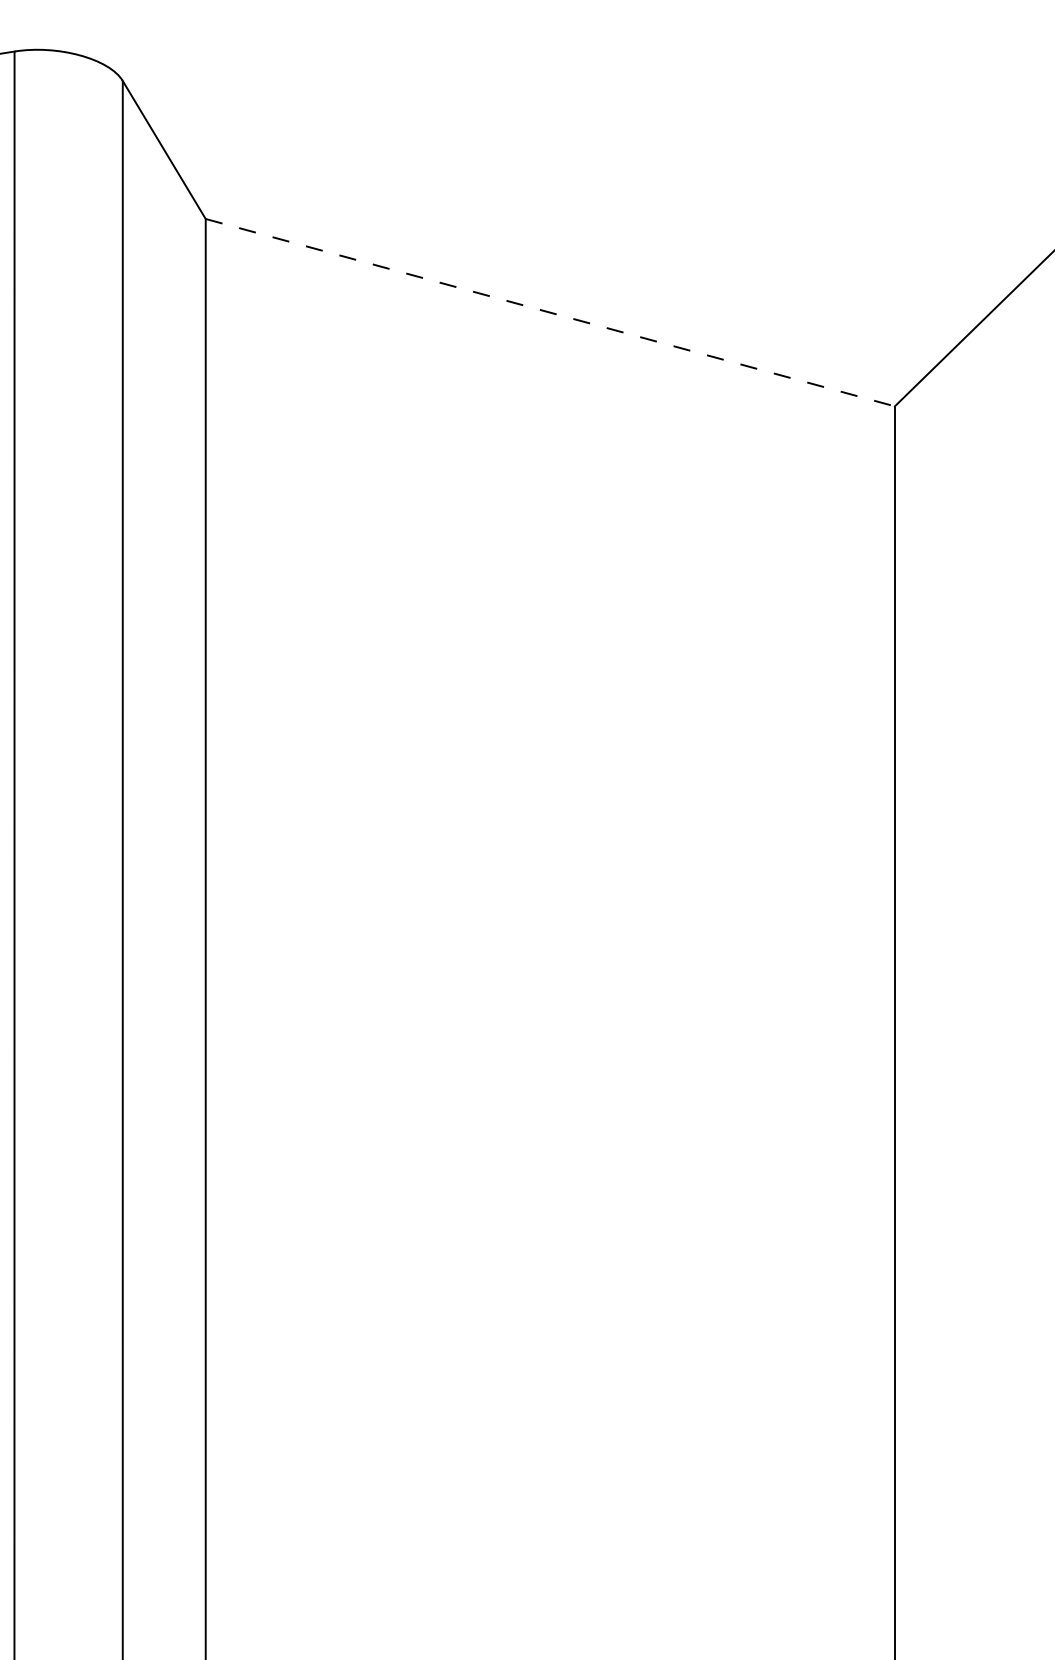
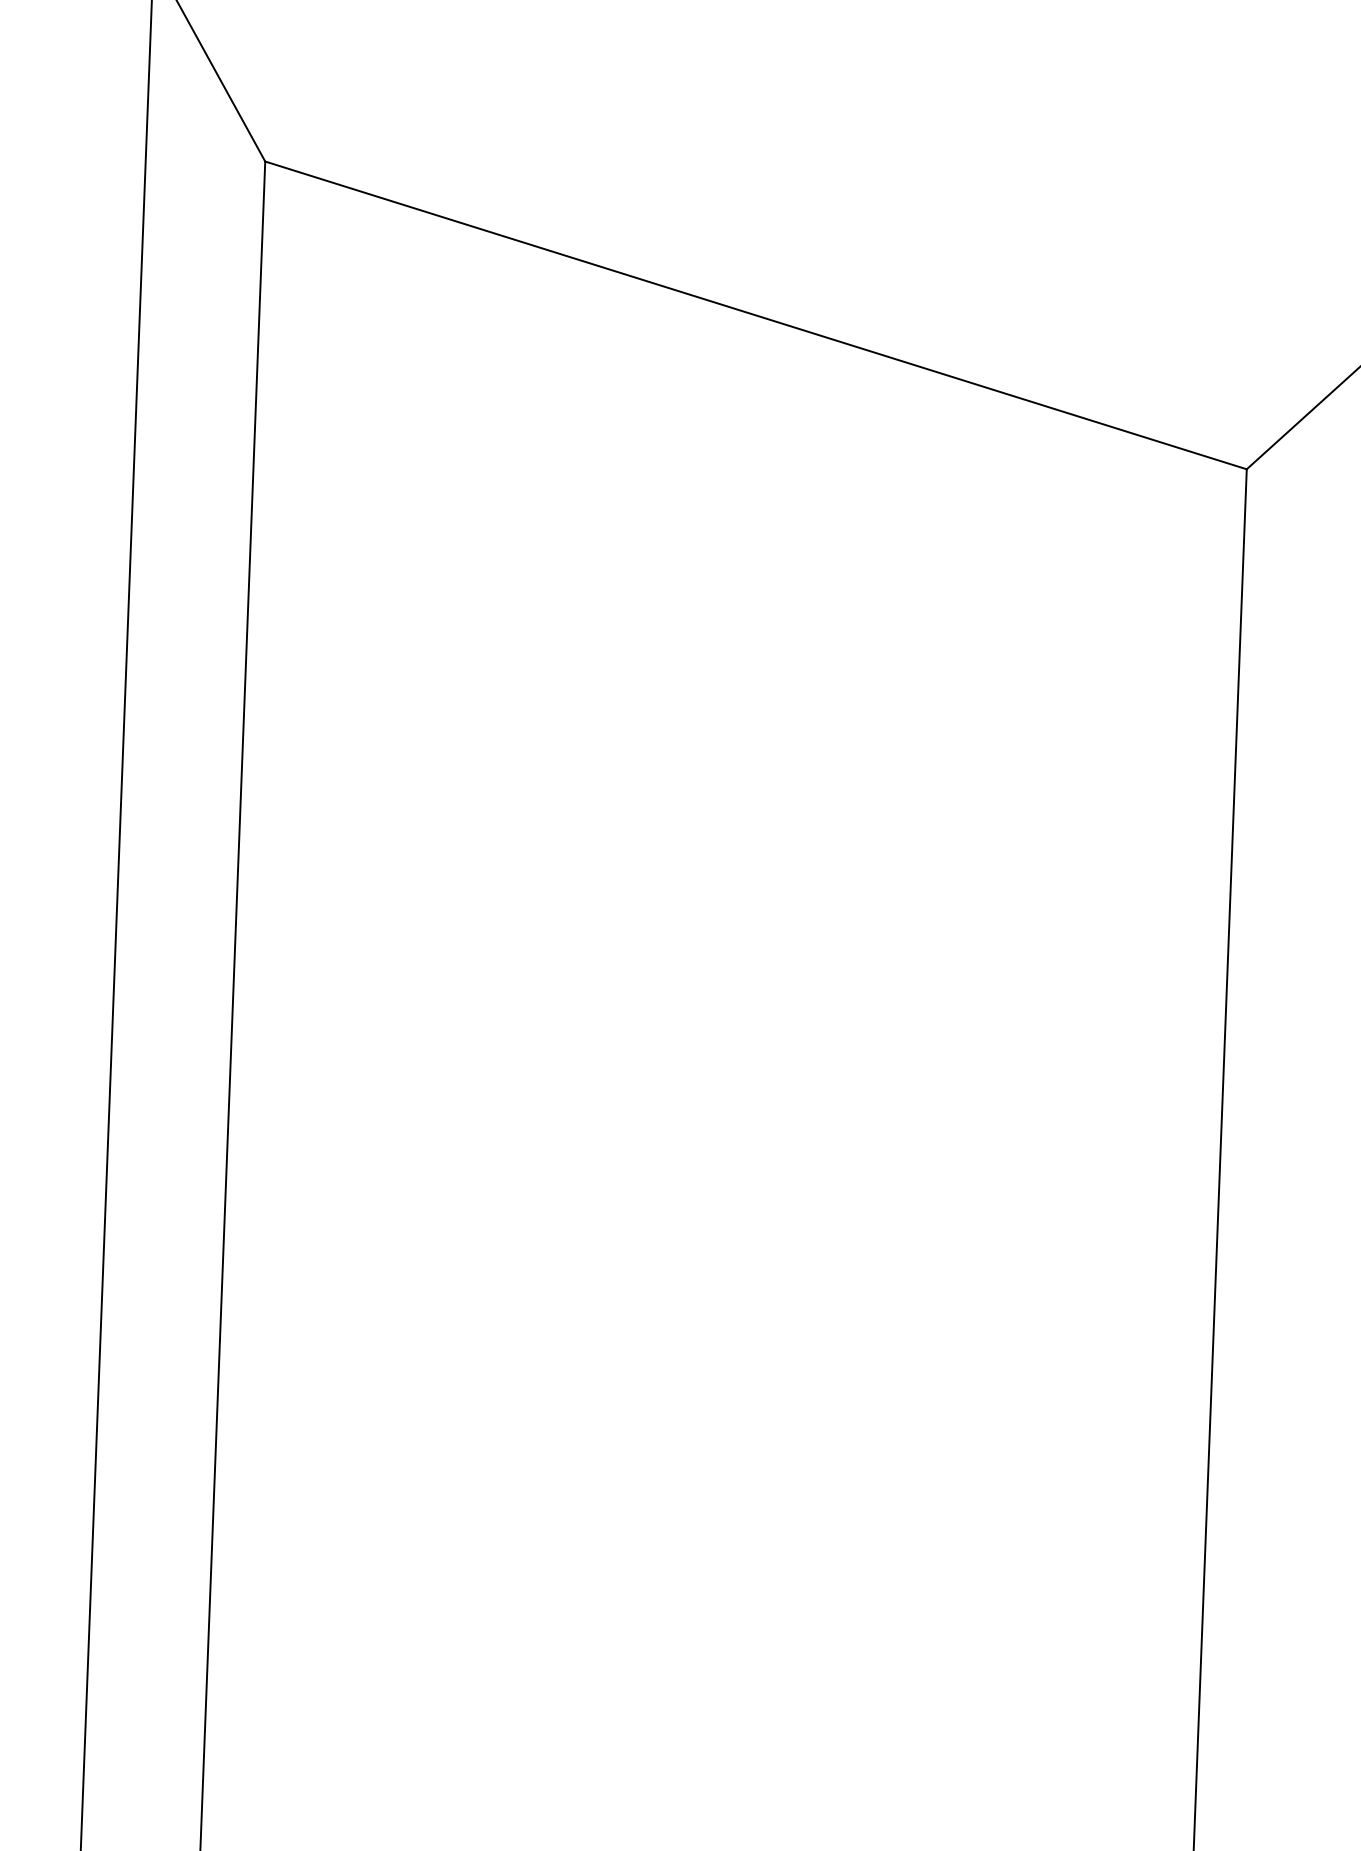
line: (550, 312) -> (756, 315), dashed -> solid

